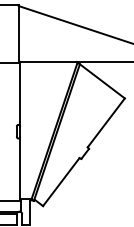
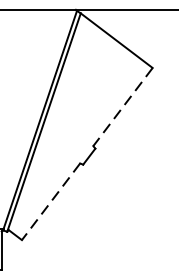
line: (106, 122) -> (123, 106), solid -> dashed
line: (61, 182) -> (51, 202), solid -> dashed

